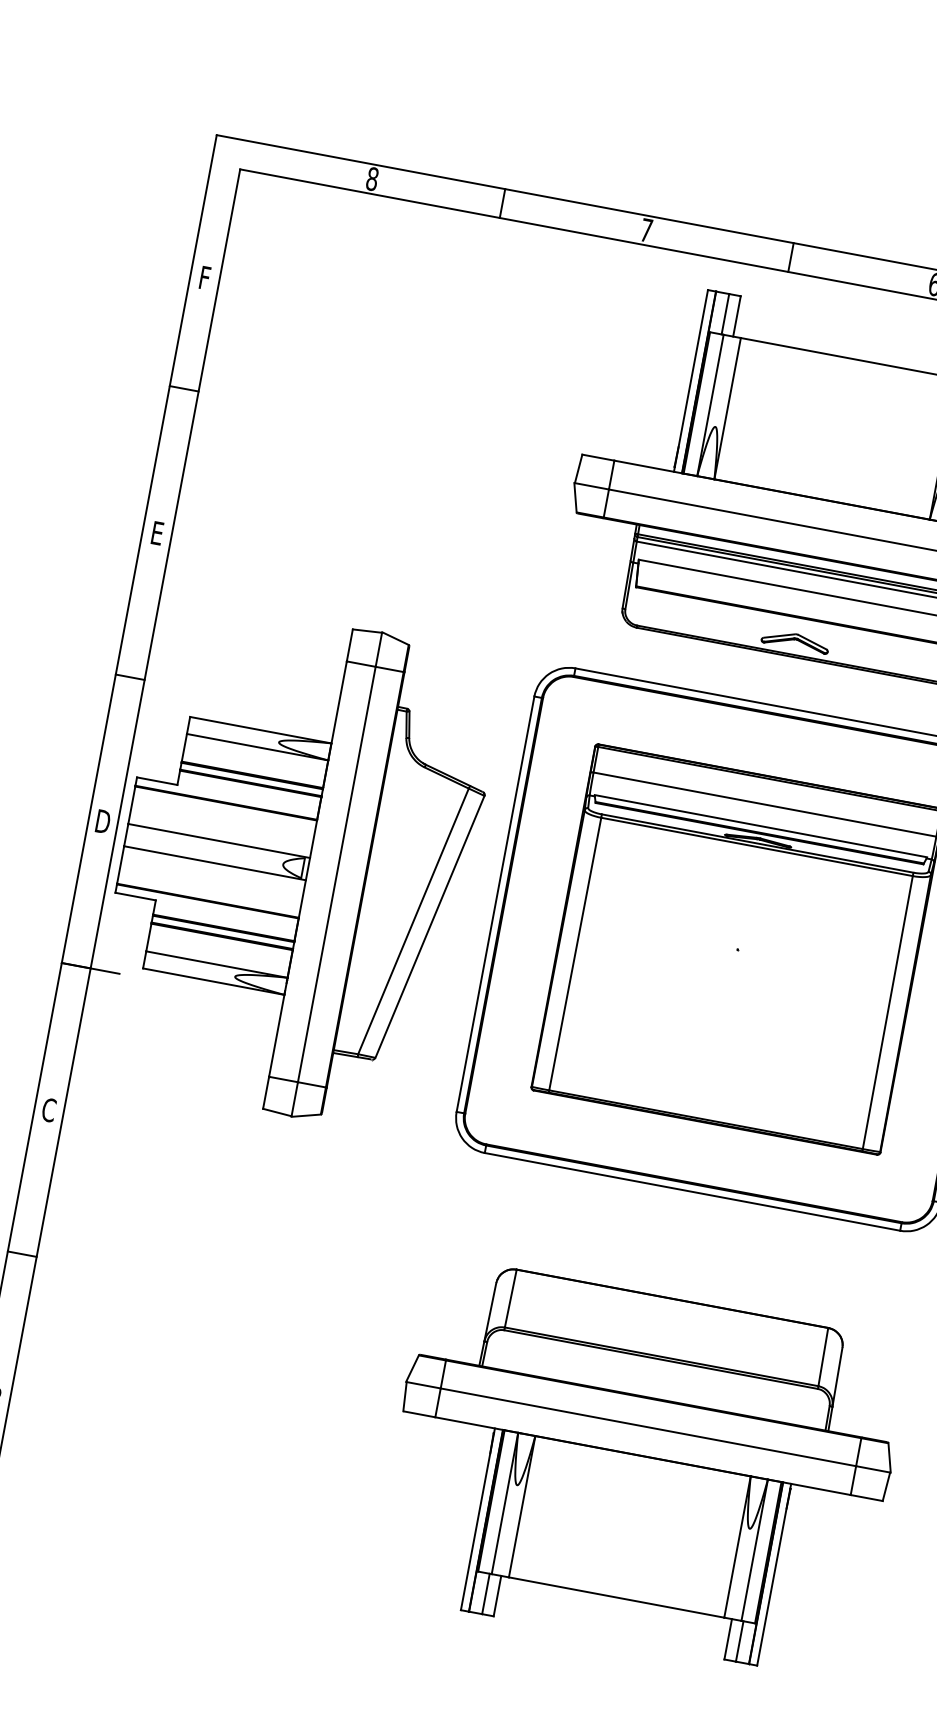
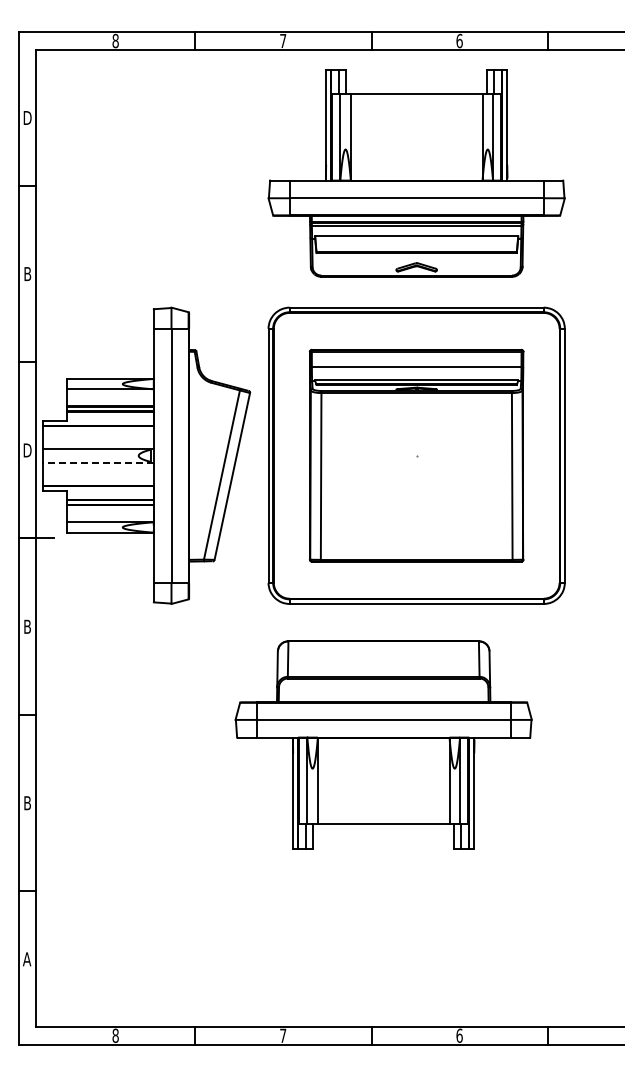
text: (204, 277) -> (27, 117), F -> D
text: (157, 532) -> (27, 273), E -> B
line: (215, 863) -> (98, 462), solid -> dashed
text: (49, 1109) -> (27, 626), C -> B
part: (640, 1467) -> (383, 744), moved

